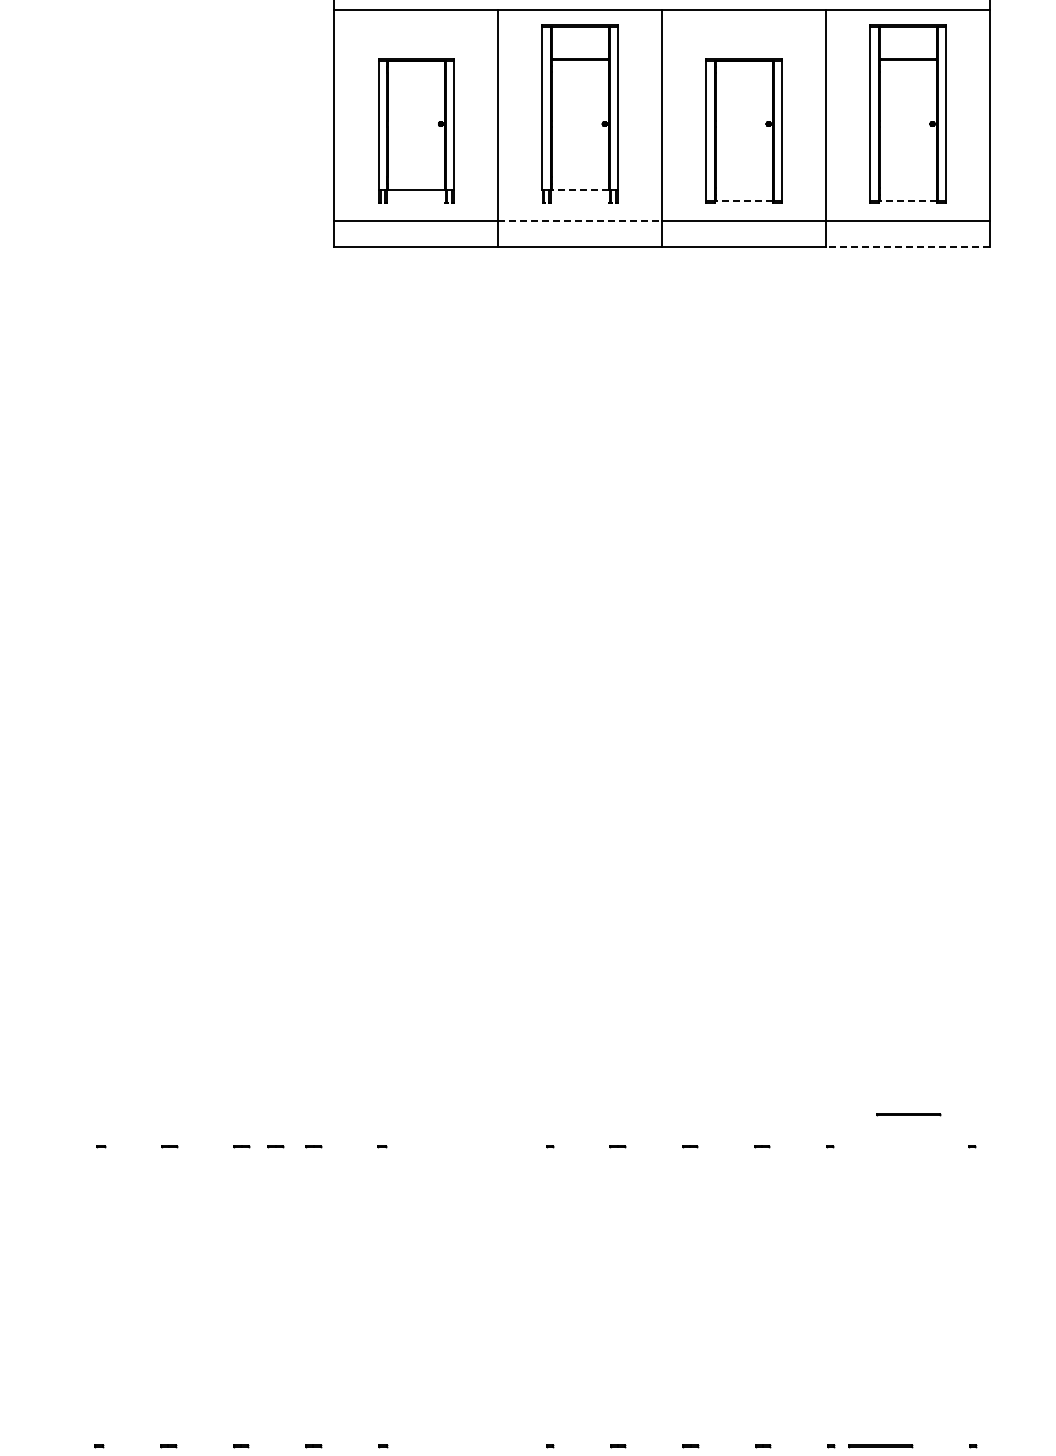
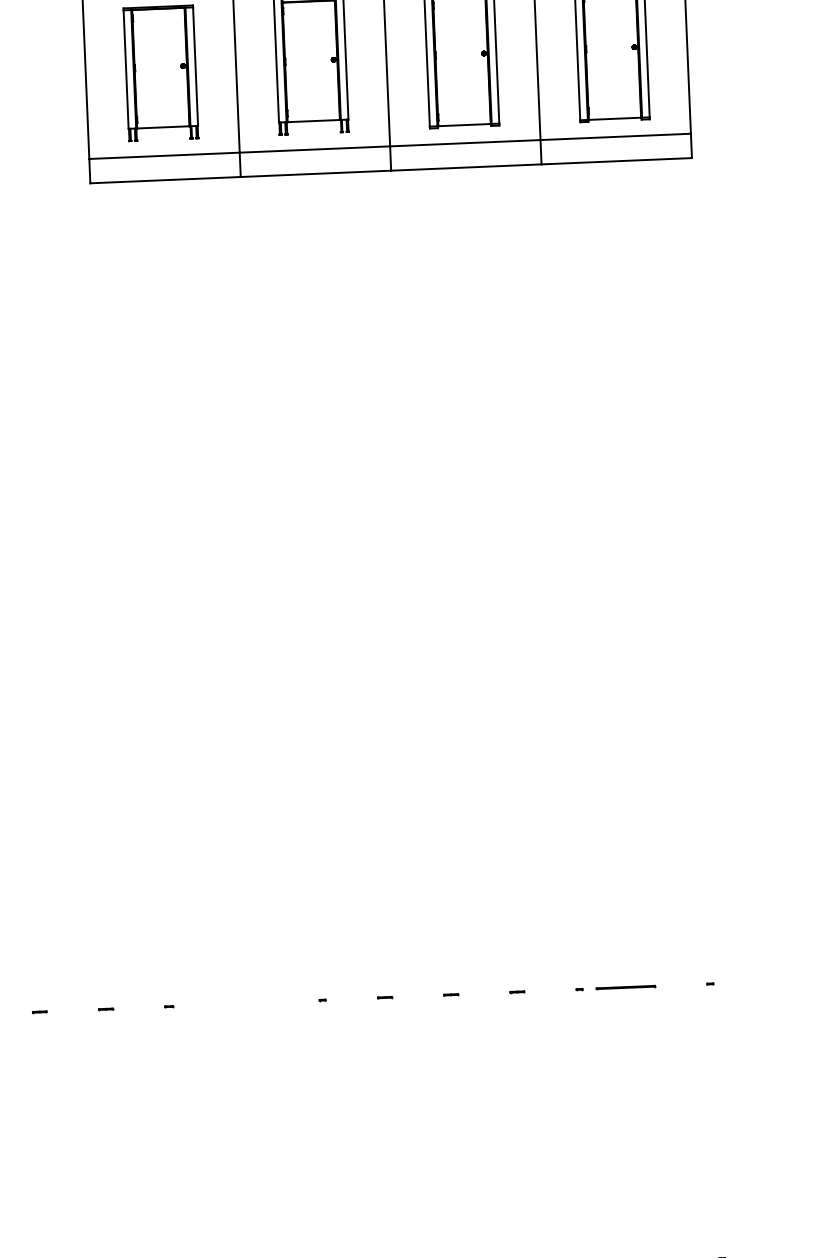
line: (580, 189) -> (313, 120), dashed -> solid
line: (744, 201) -> (464, 125), dashed -> solid
line: (908, 201) -> (615, 119), dashed -> solid
line: (580, 220) -> (315, 149), dashed -> solid
line: (908, 247) -> (617, 161), dashed -> solid
line: (908, 1114) -> (626, 987), moved
line: (275, 1146) -> (70, 1010), removed

